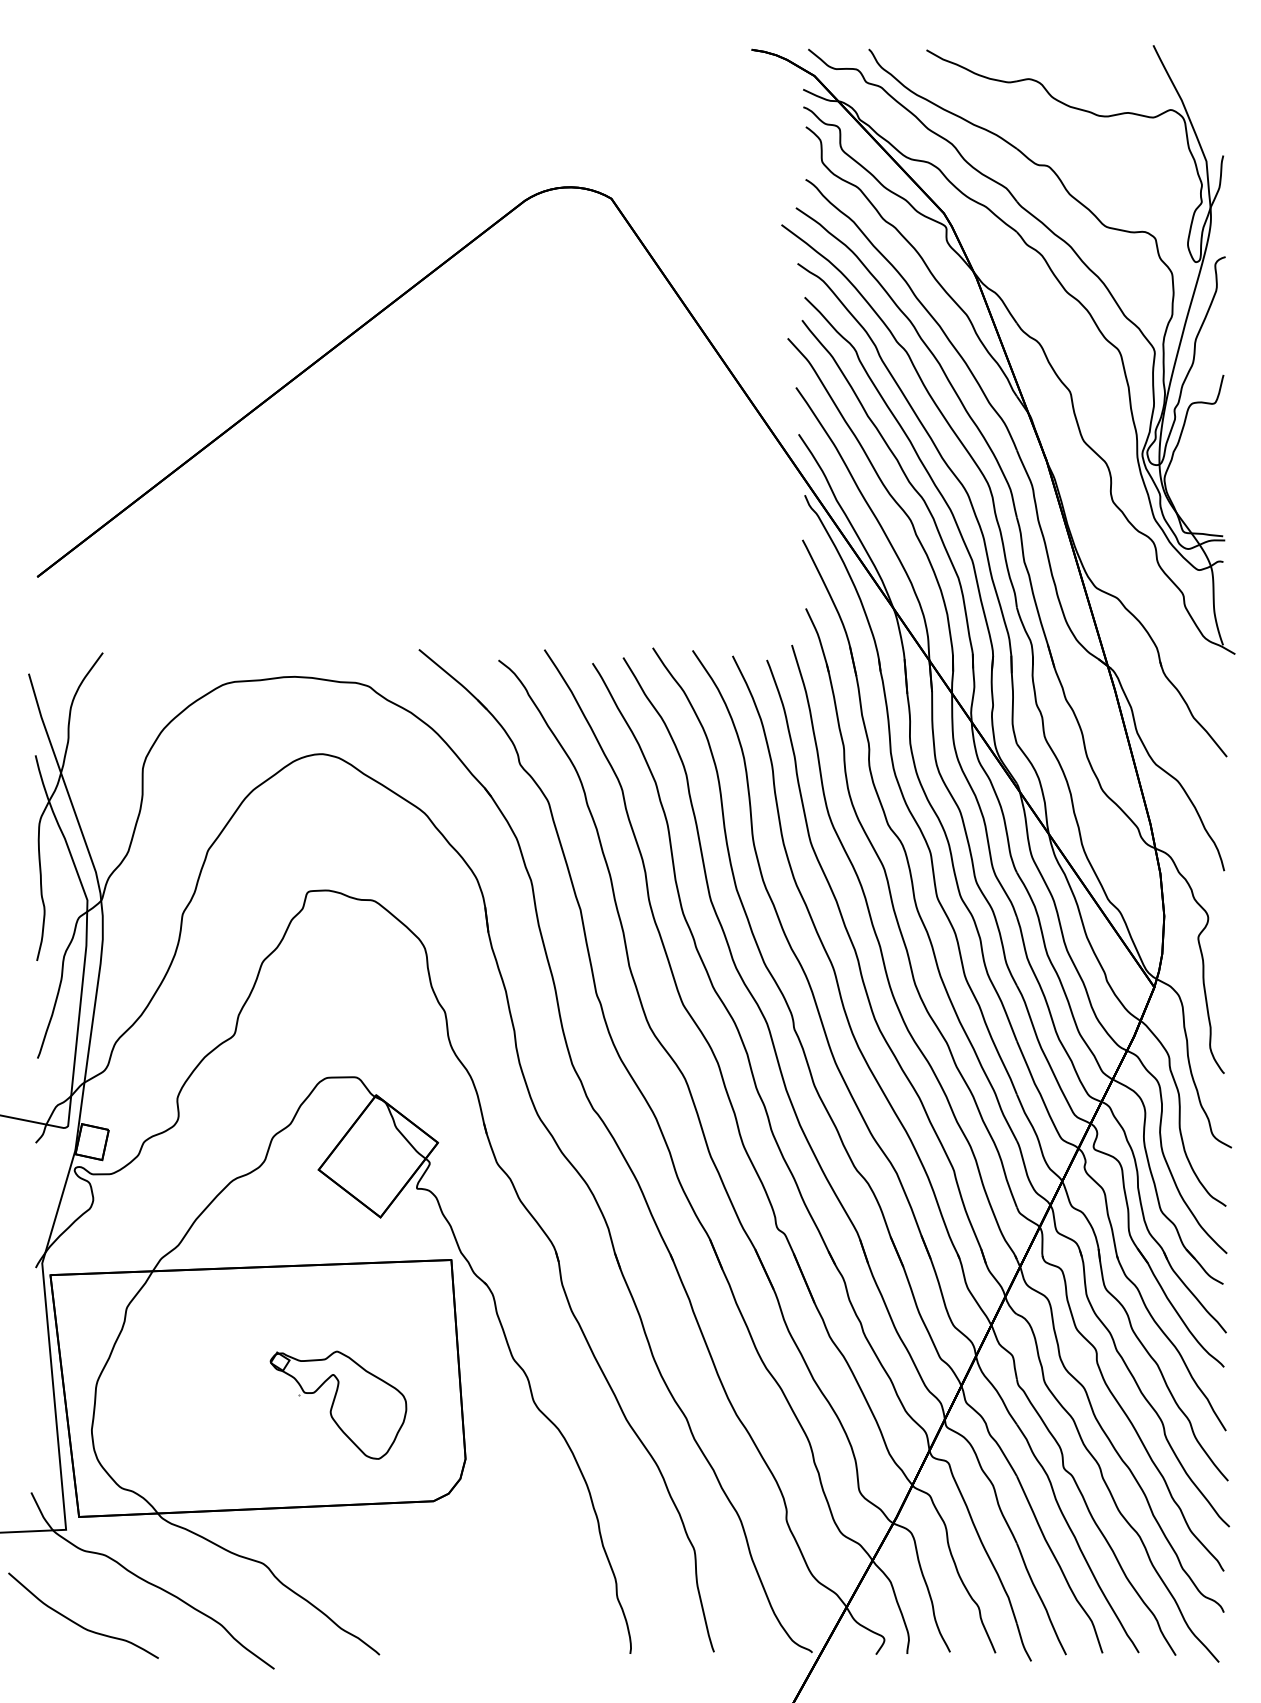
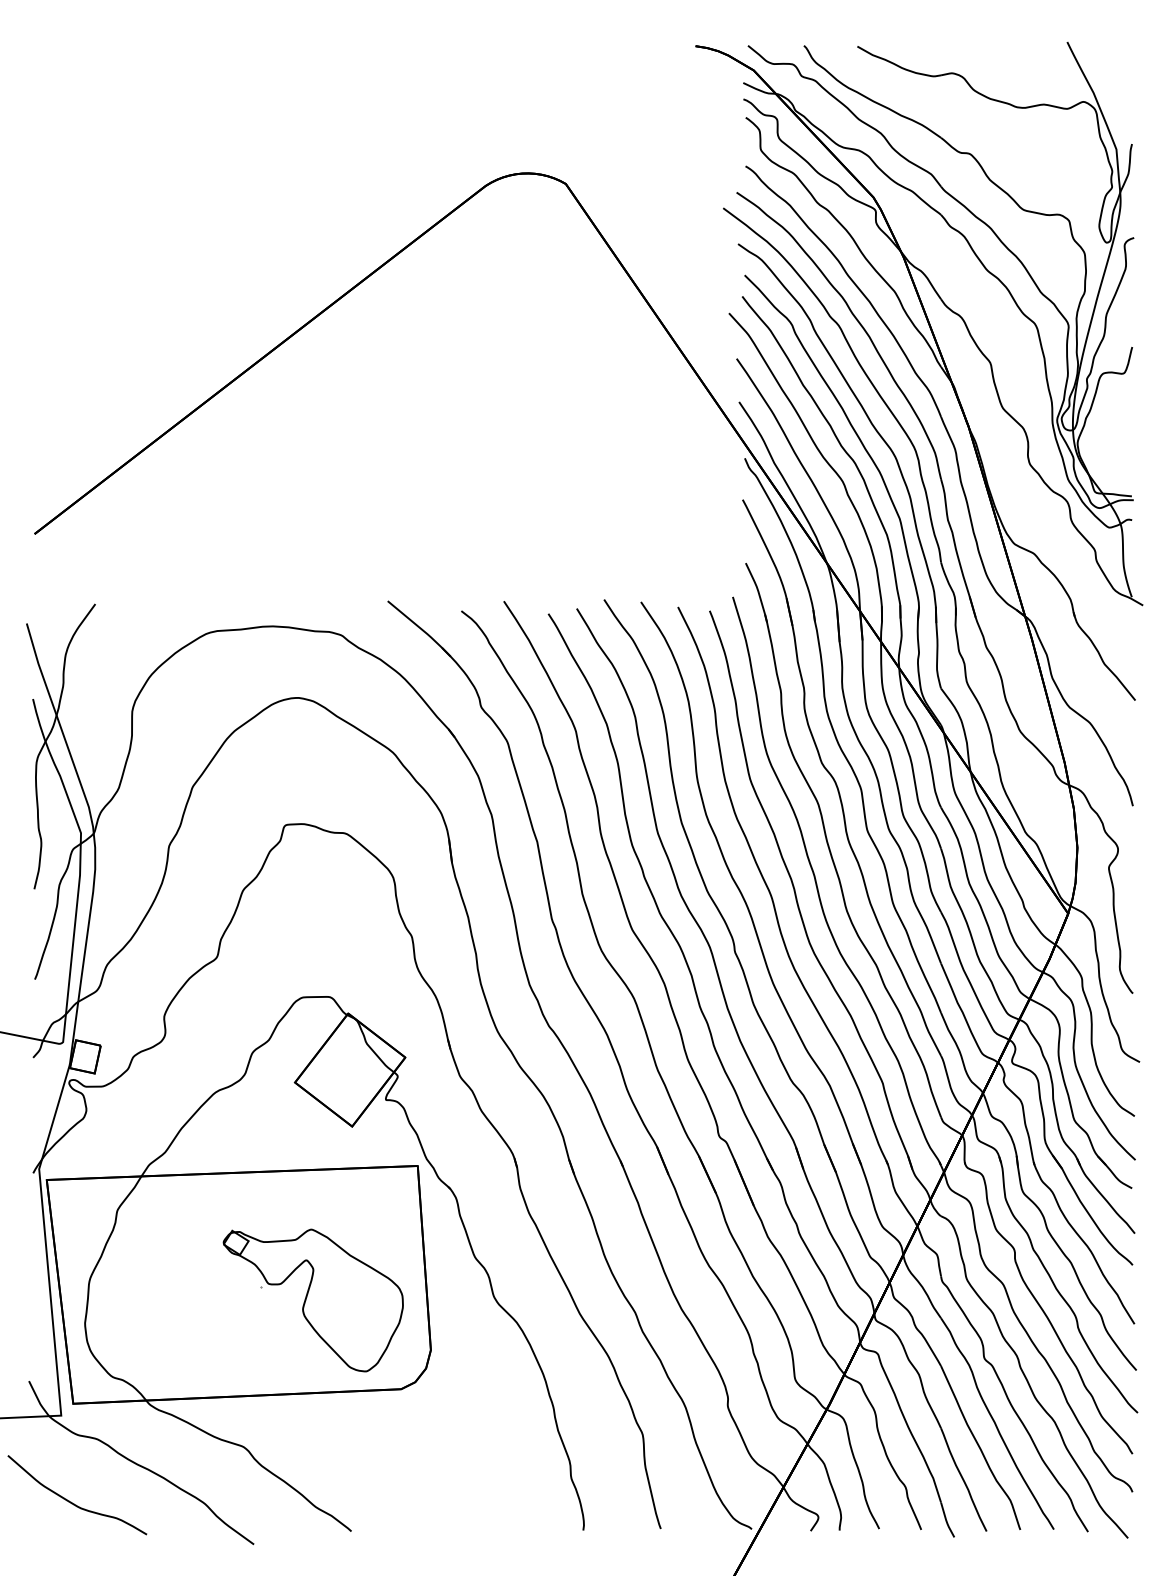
part: (338, 1404) -> (313, 1299), size x1.43

